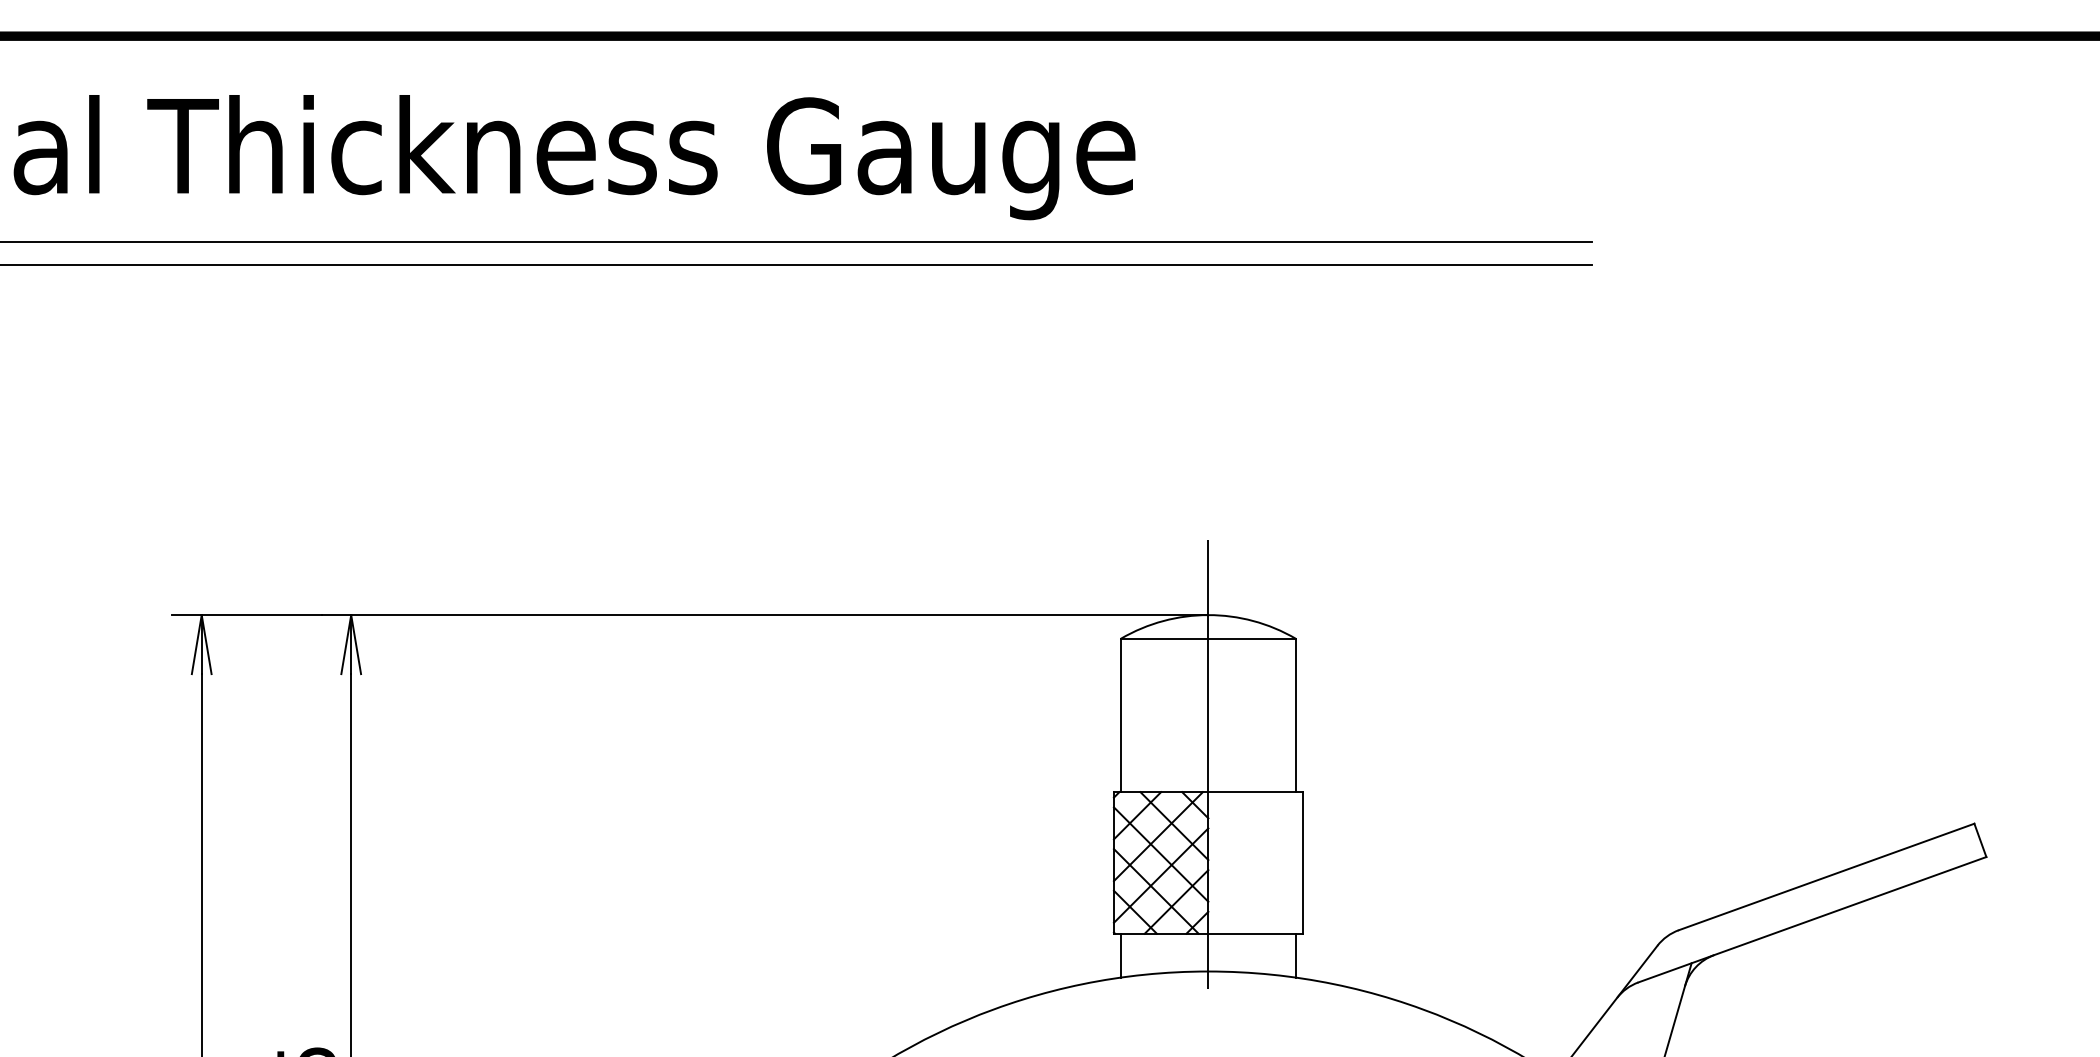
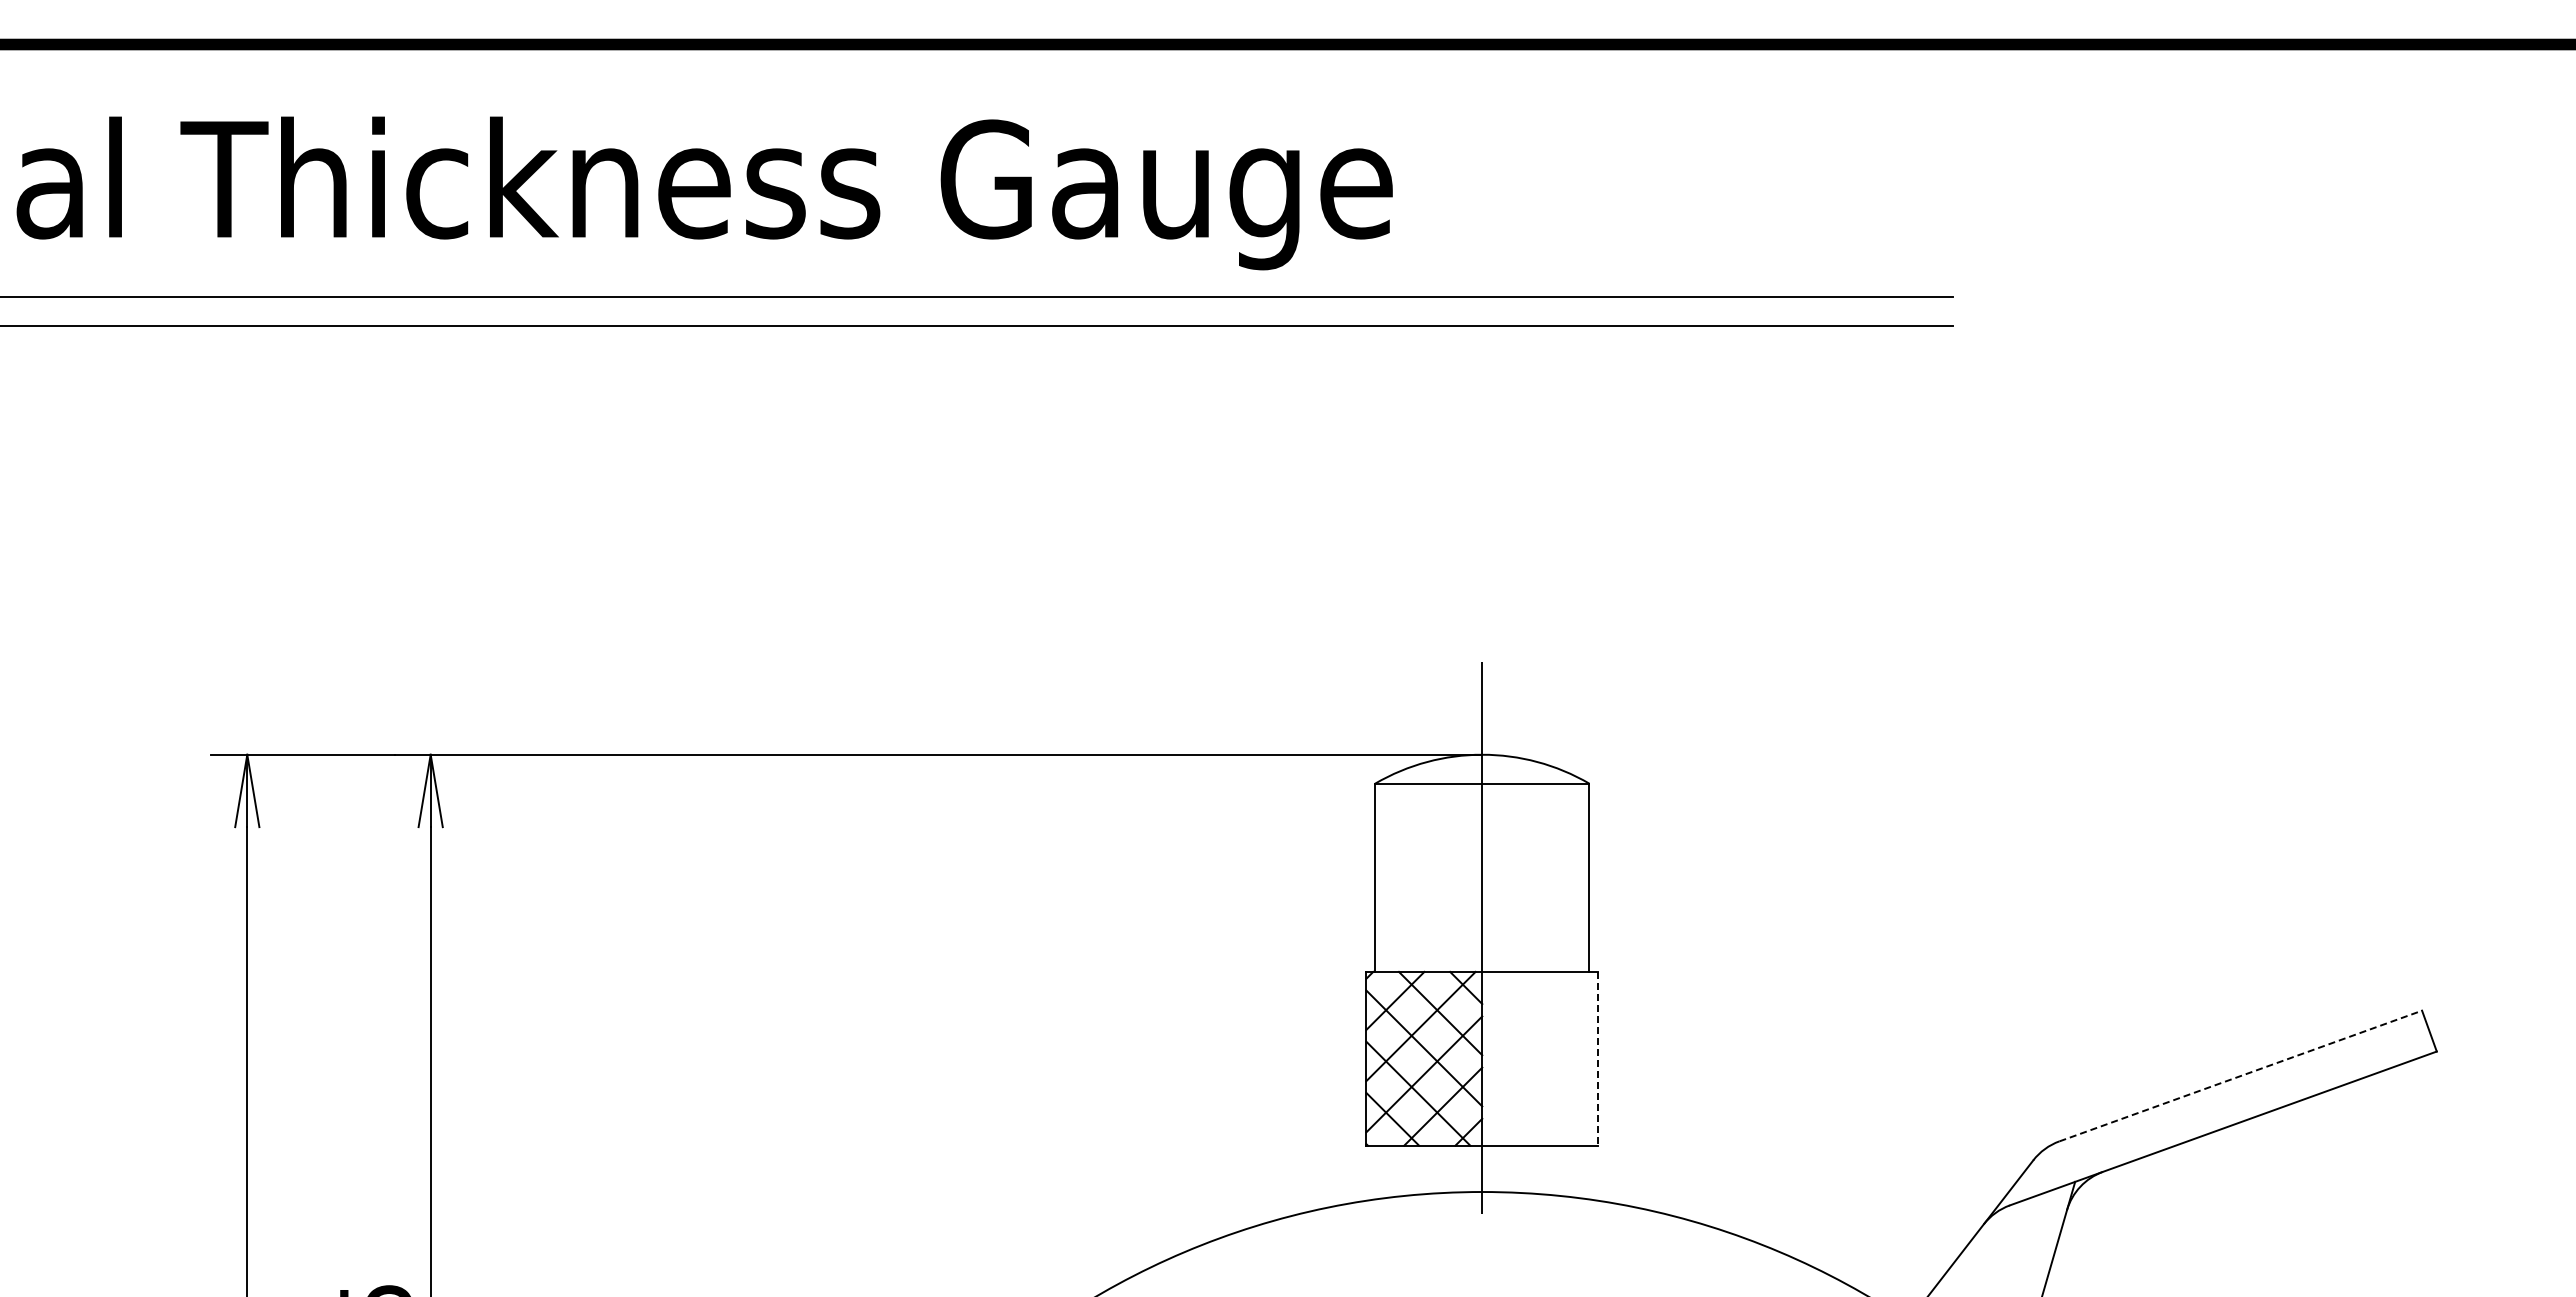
line: (1303, 862) -> (1598, 1058), solid -> dashed
line: (1826, 877) -> (2240, 1076), solid -> dashed
line: (1121, 955) -> (1375, 1172), removed
line: (1295, 955) -> (1589, 1172), removed

